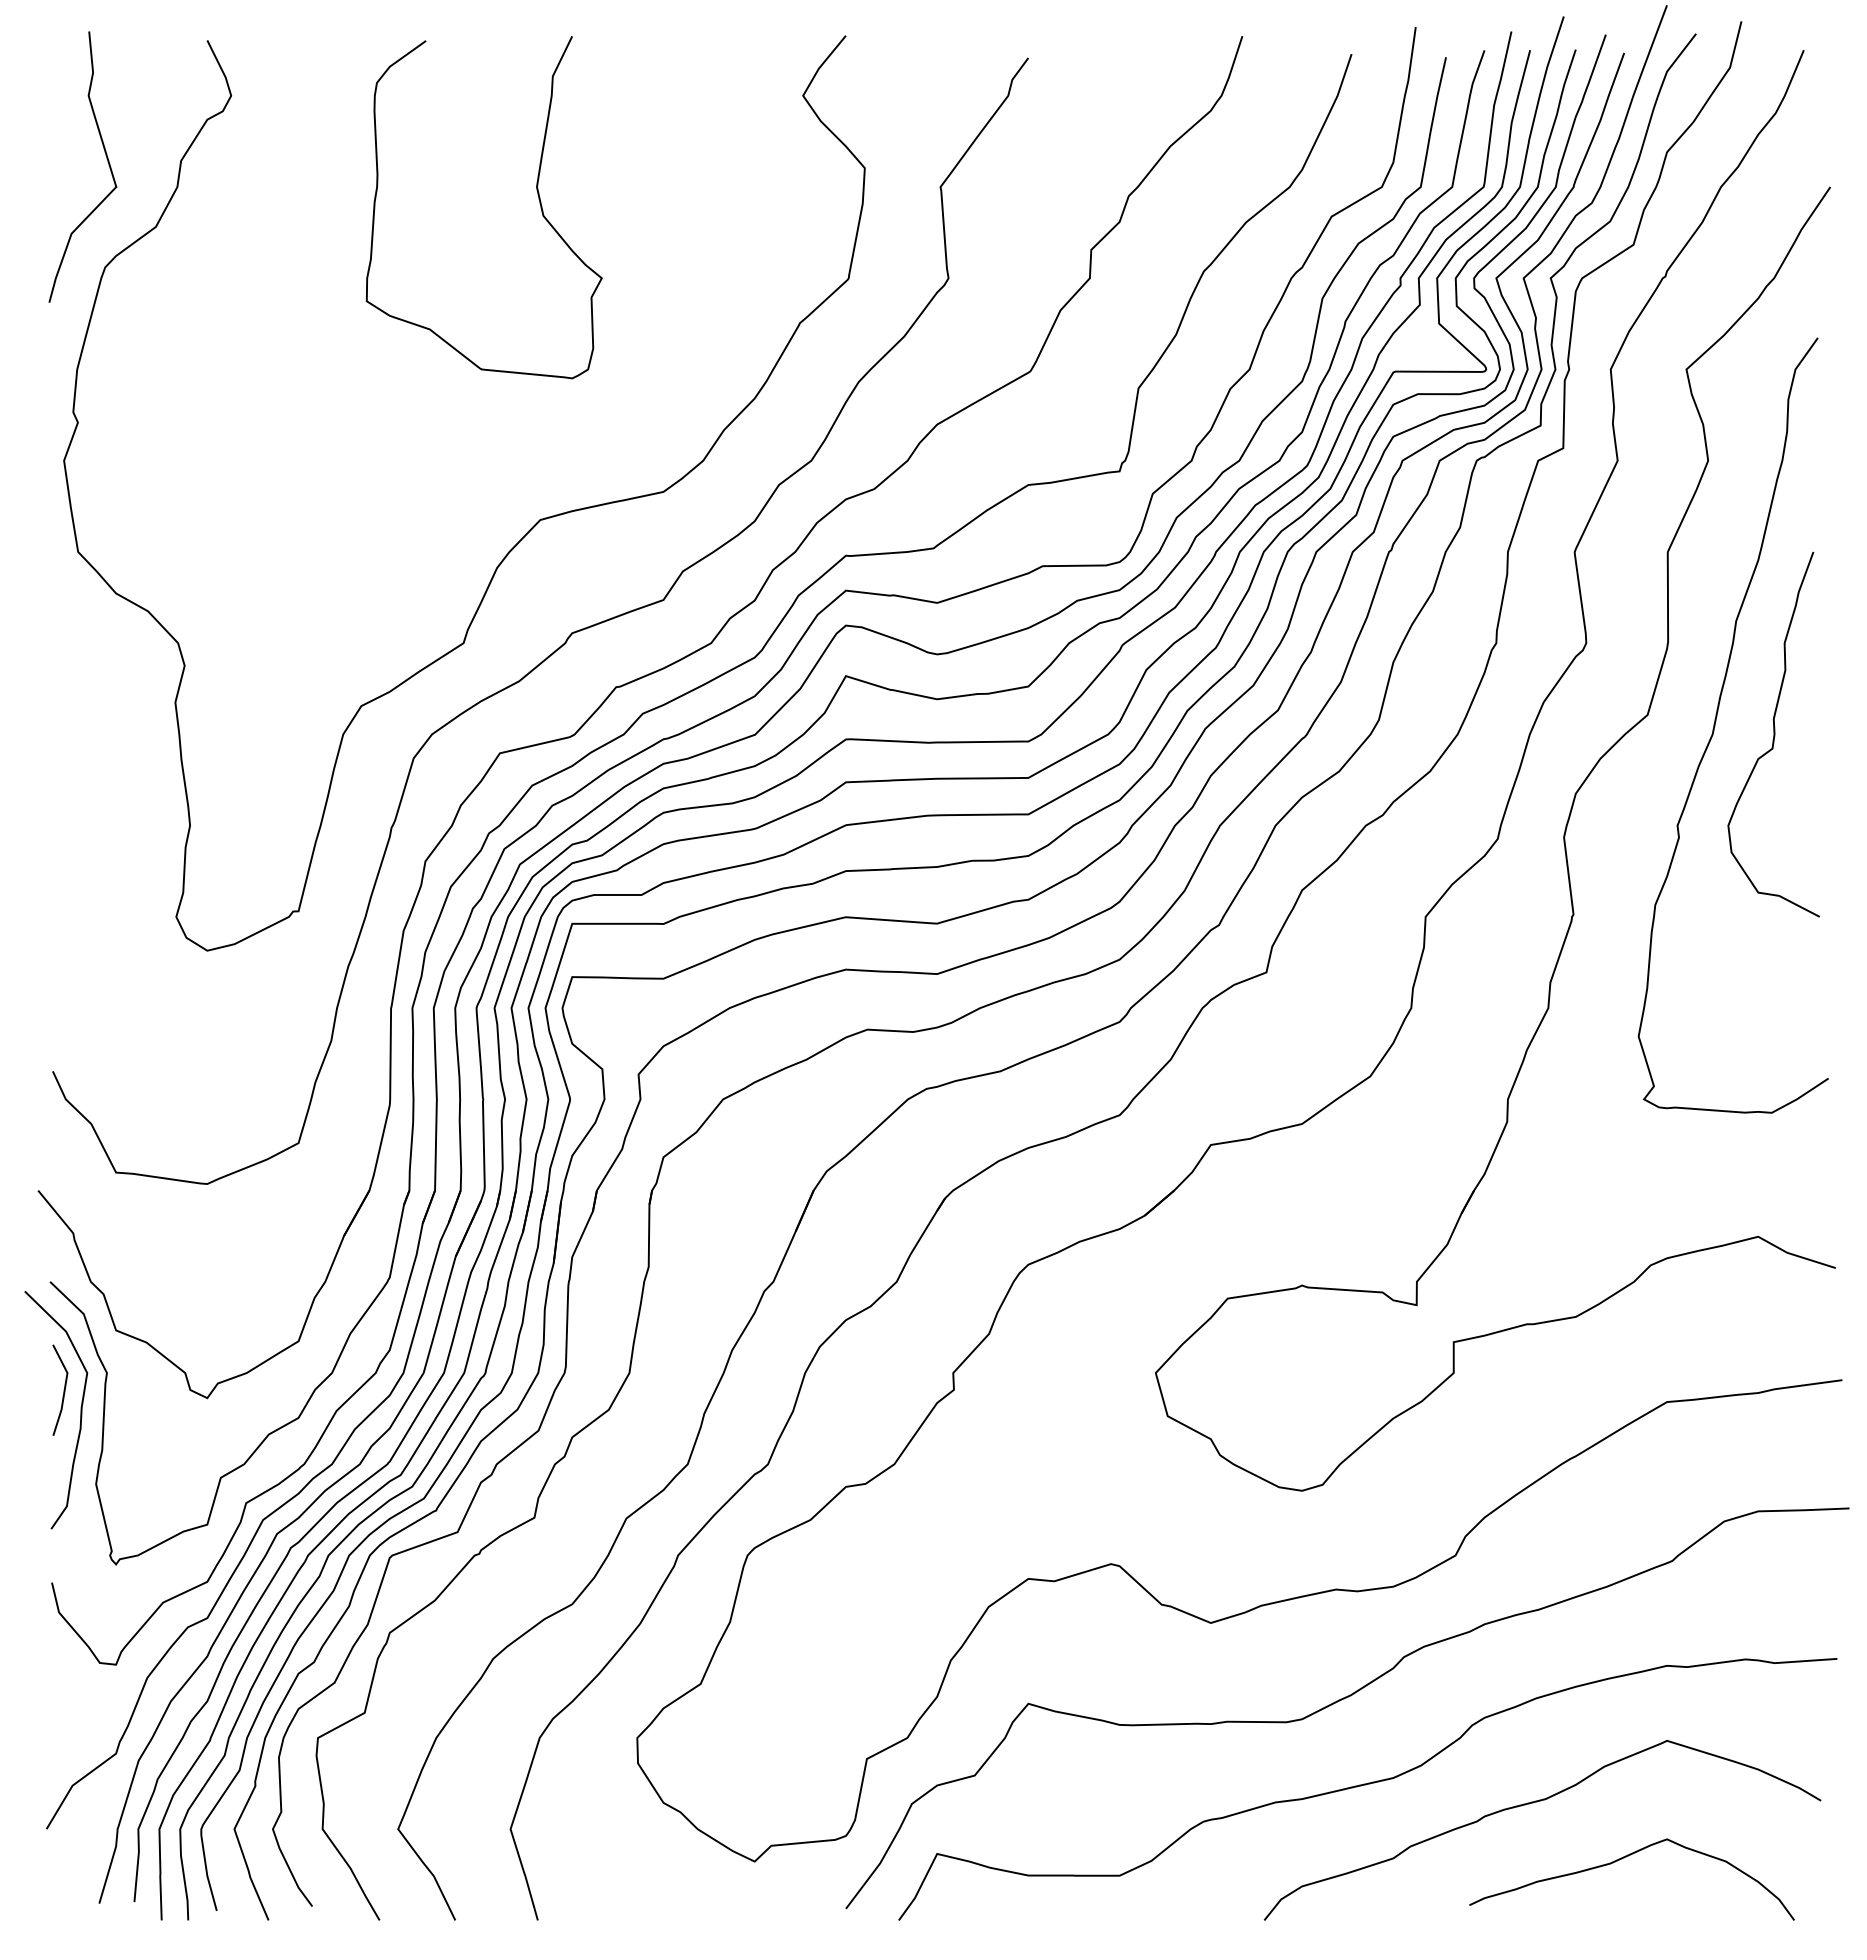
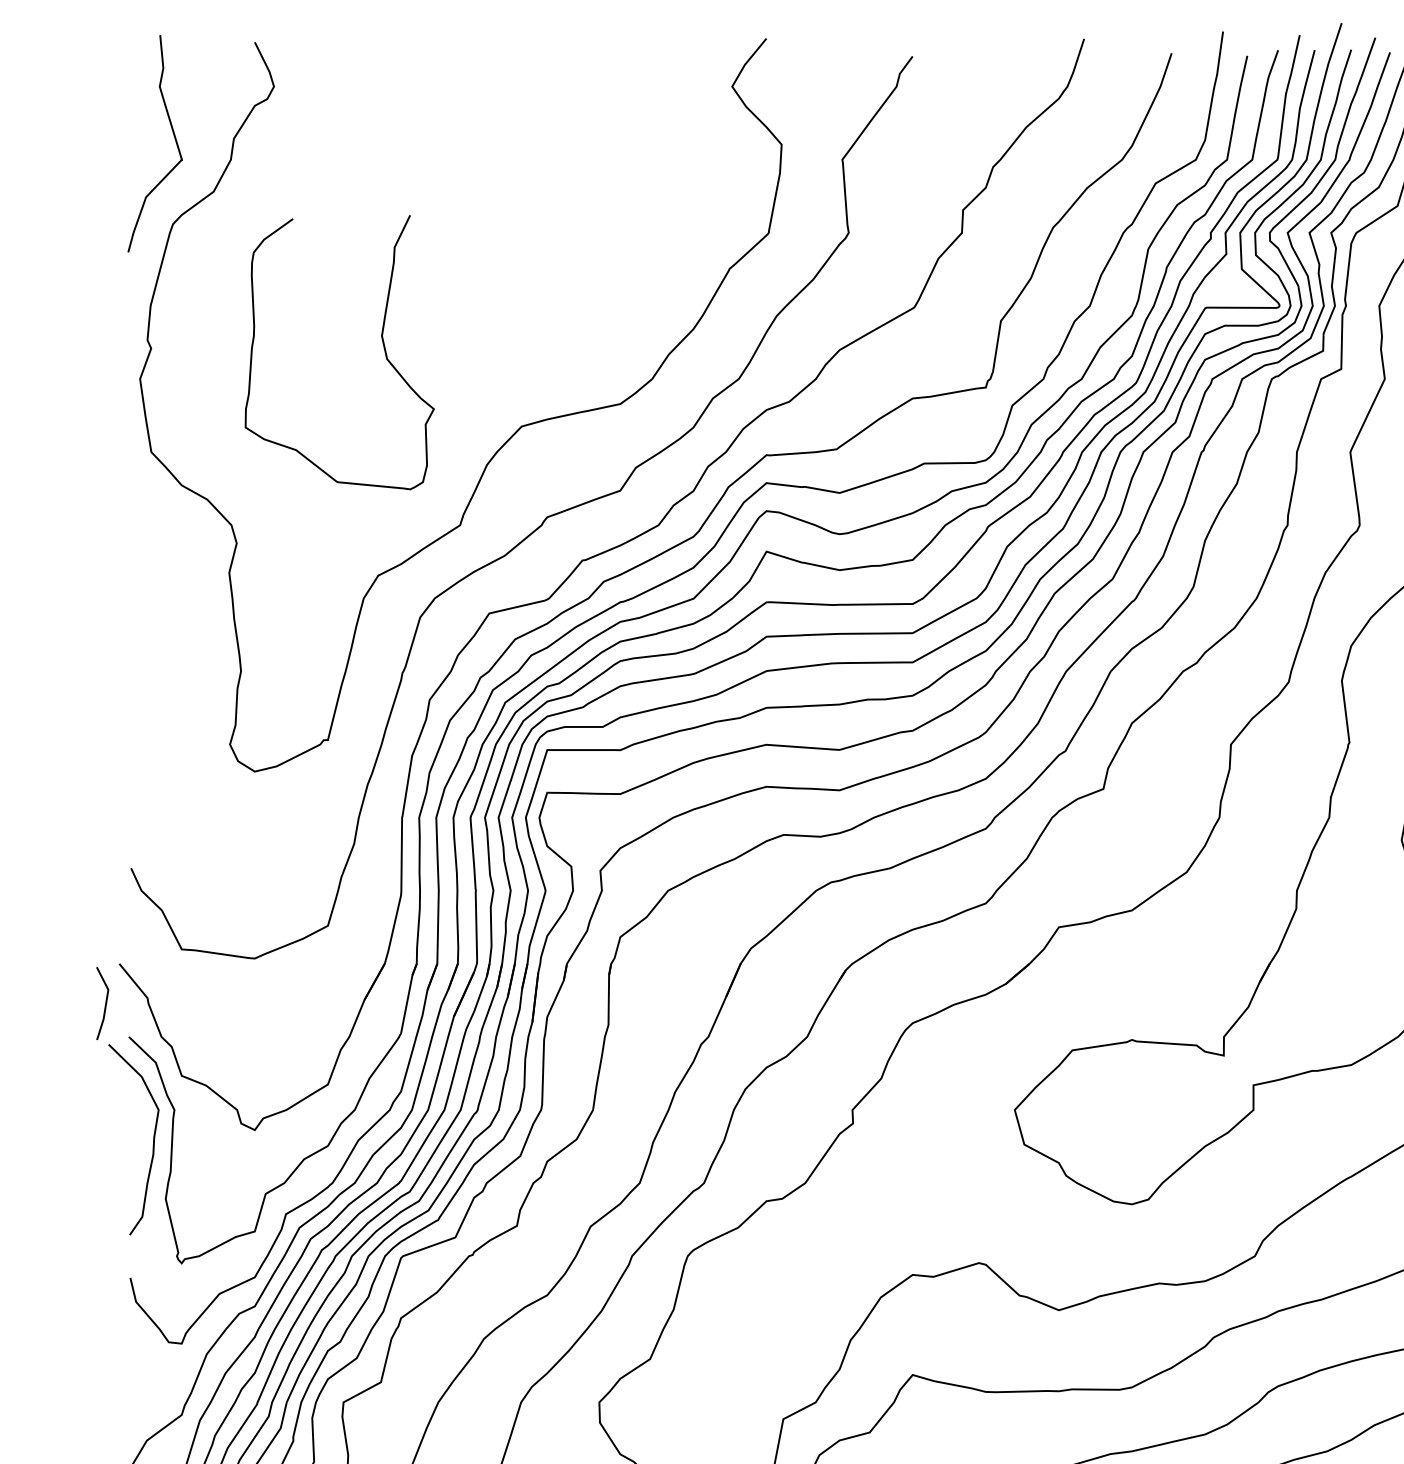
curve: (537, 194) -> (382, 342), moved
line: (63, 1389) -> (105, 1003), moved

